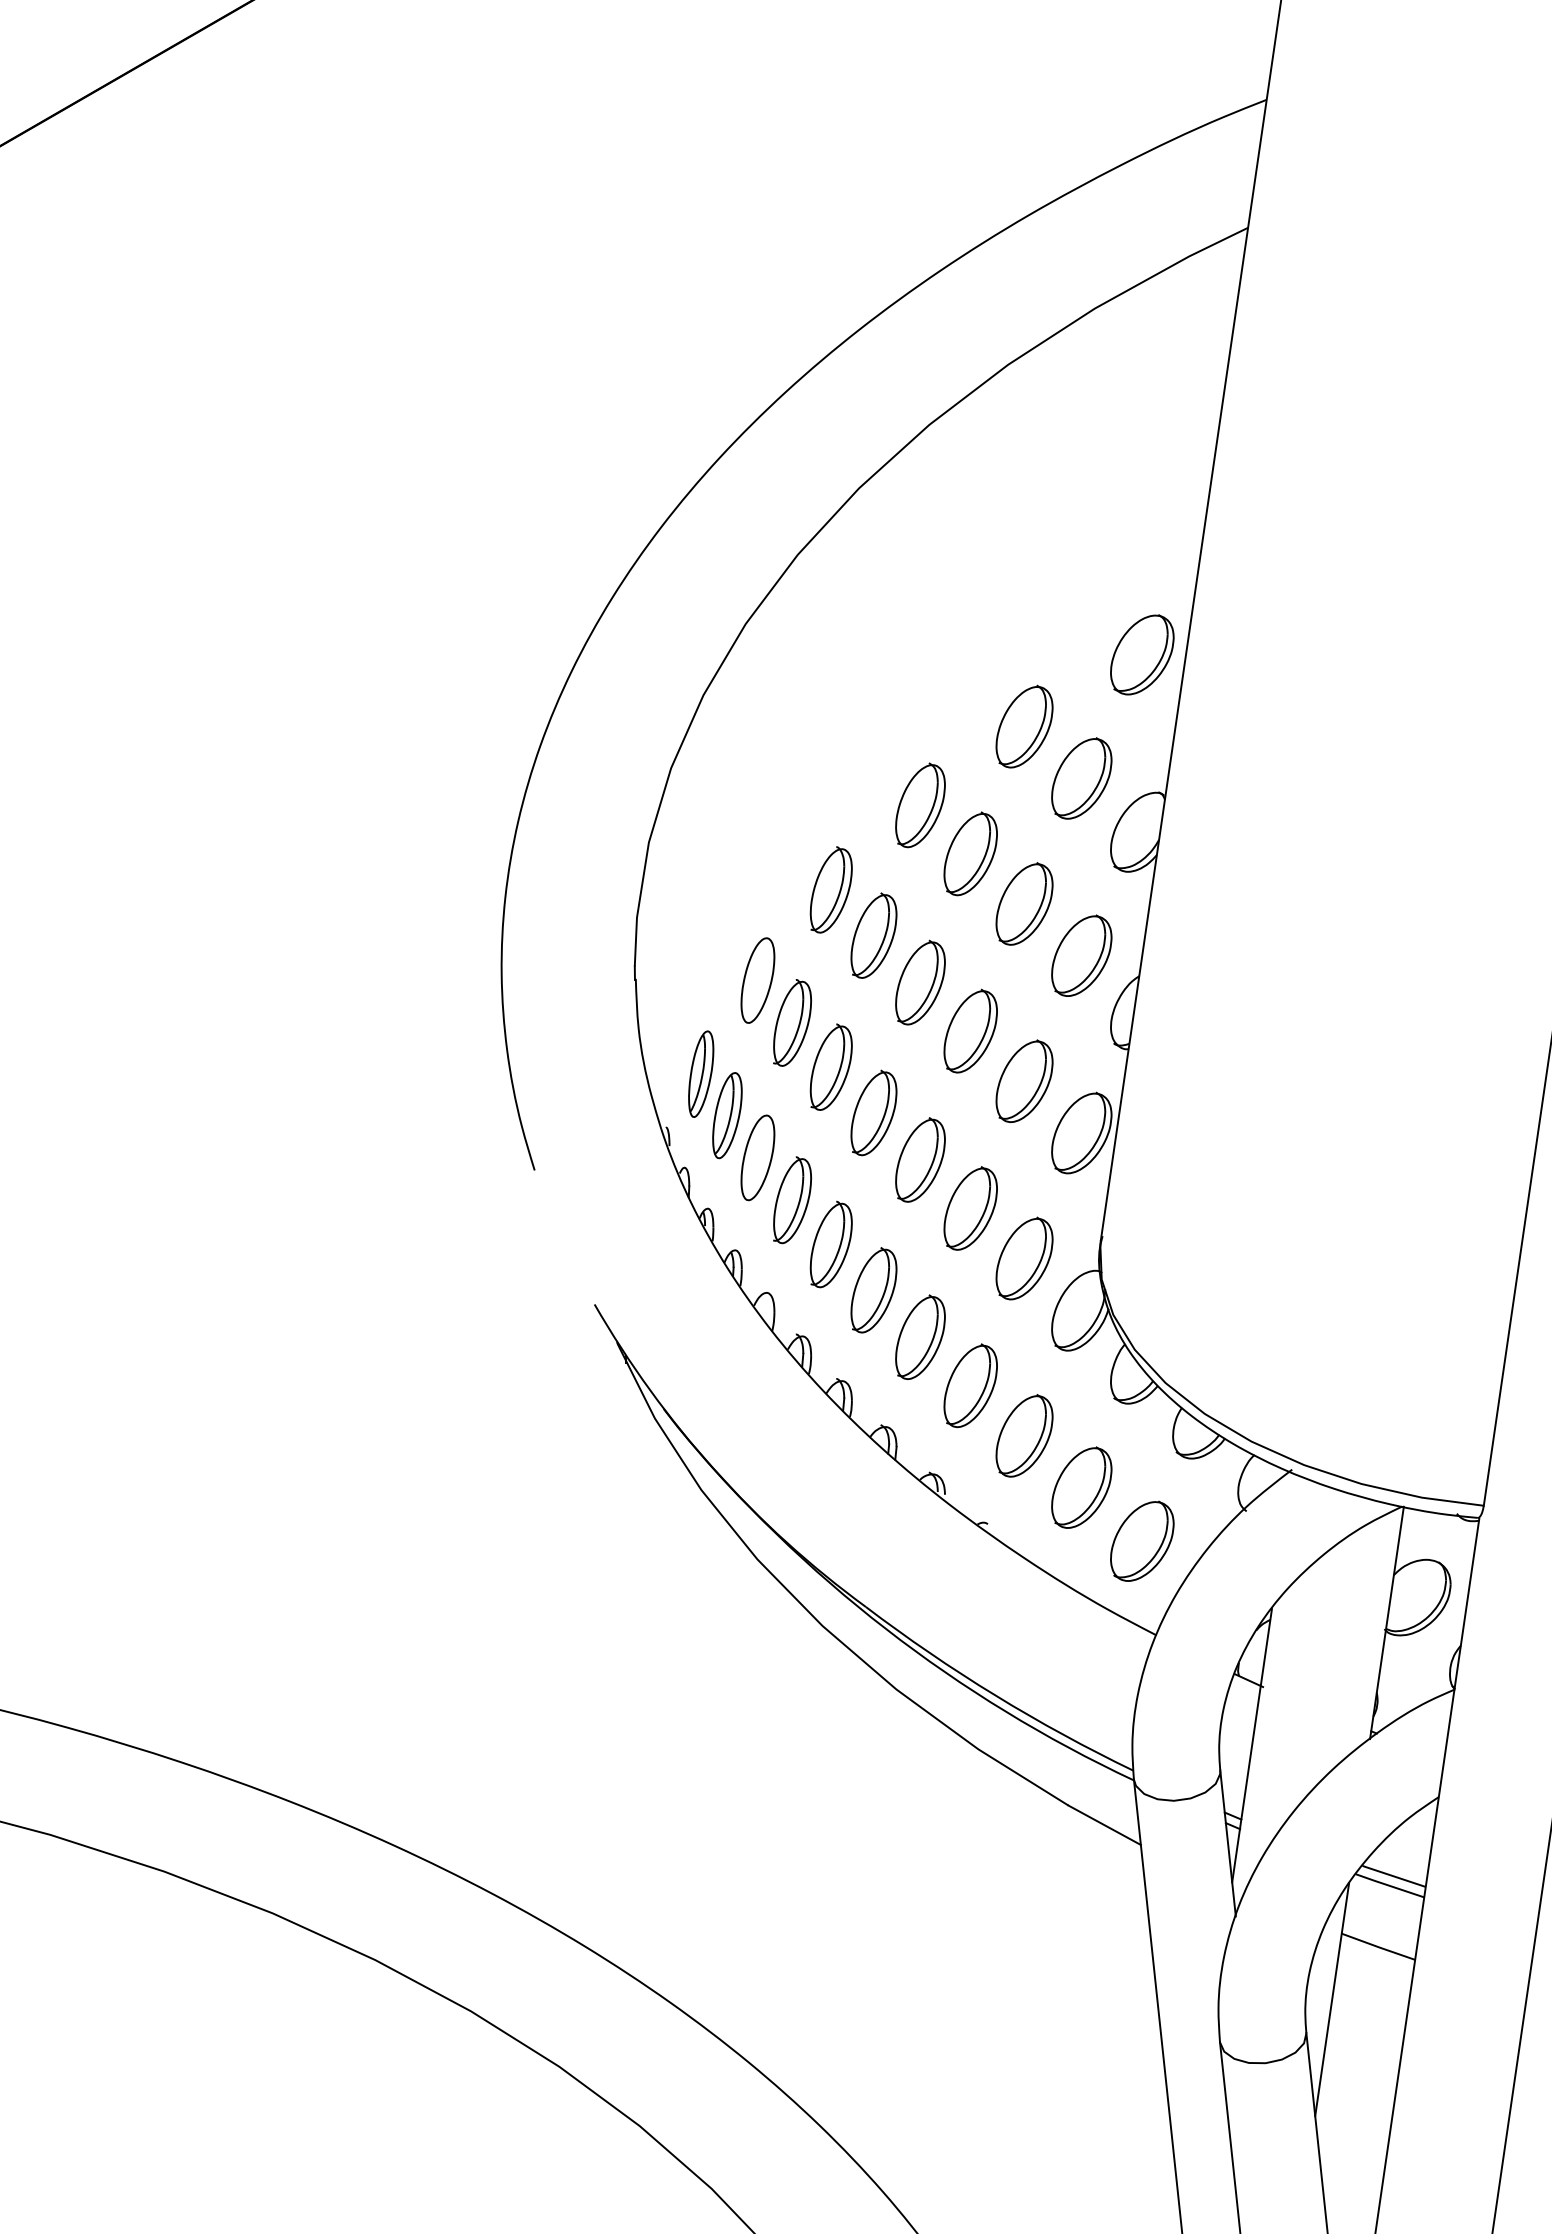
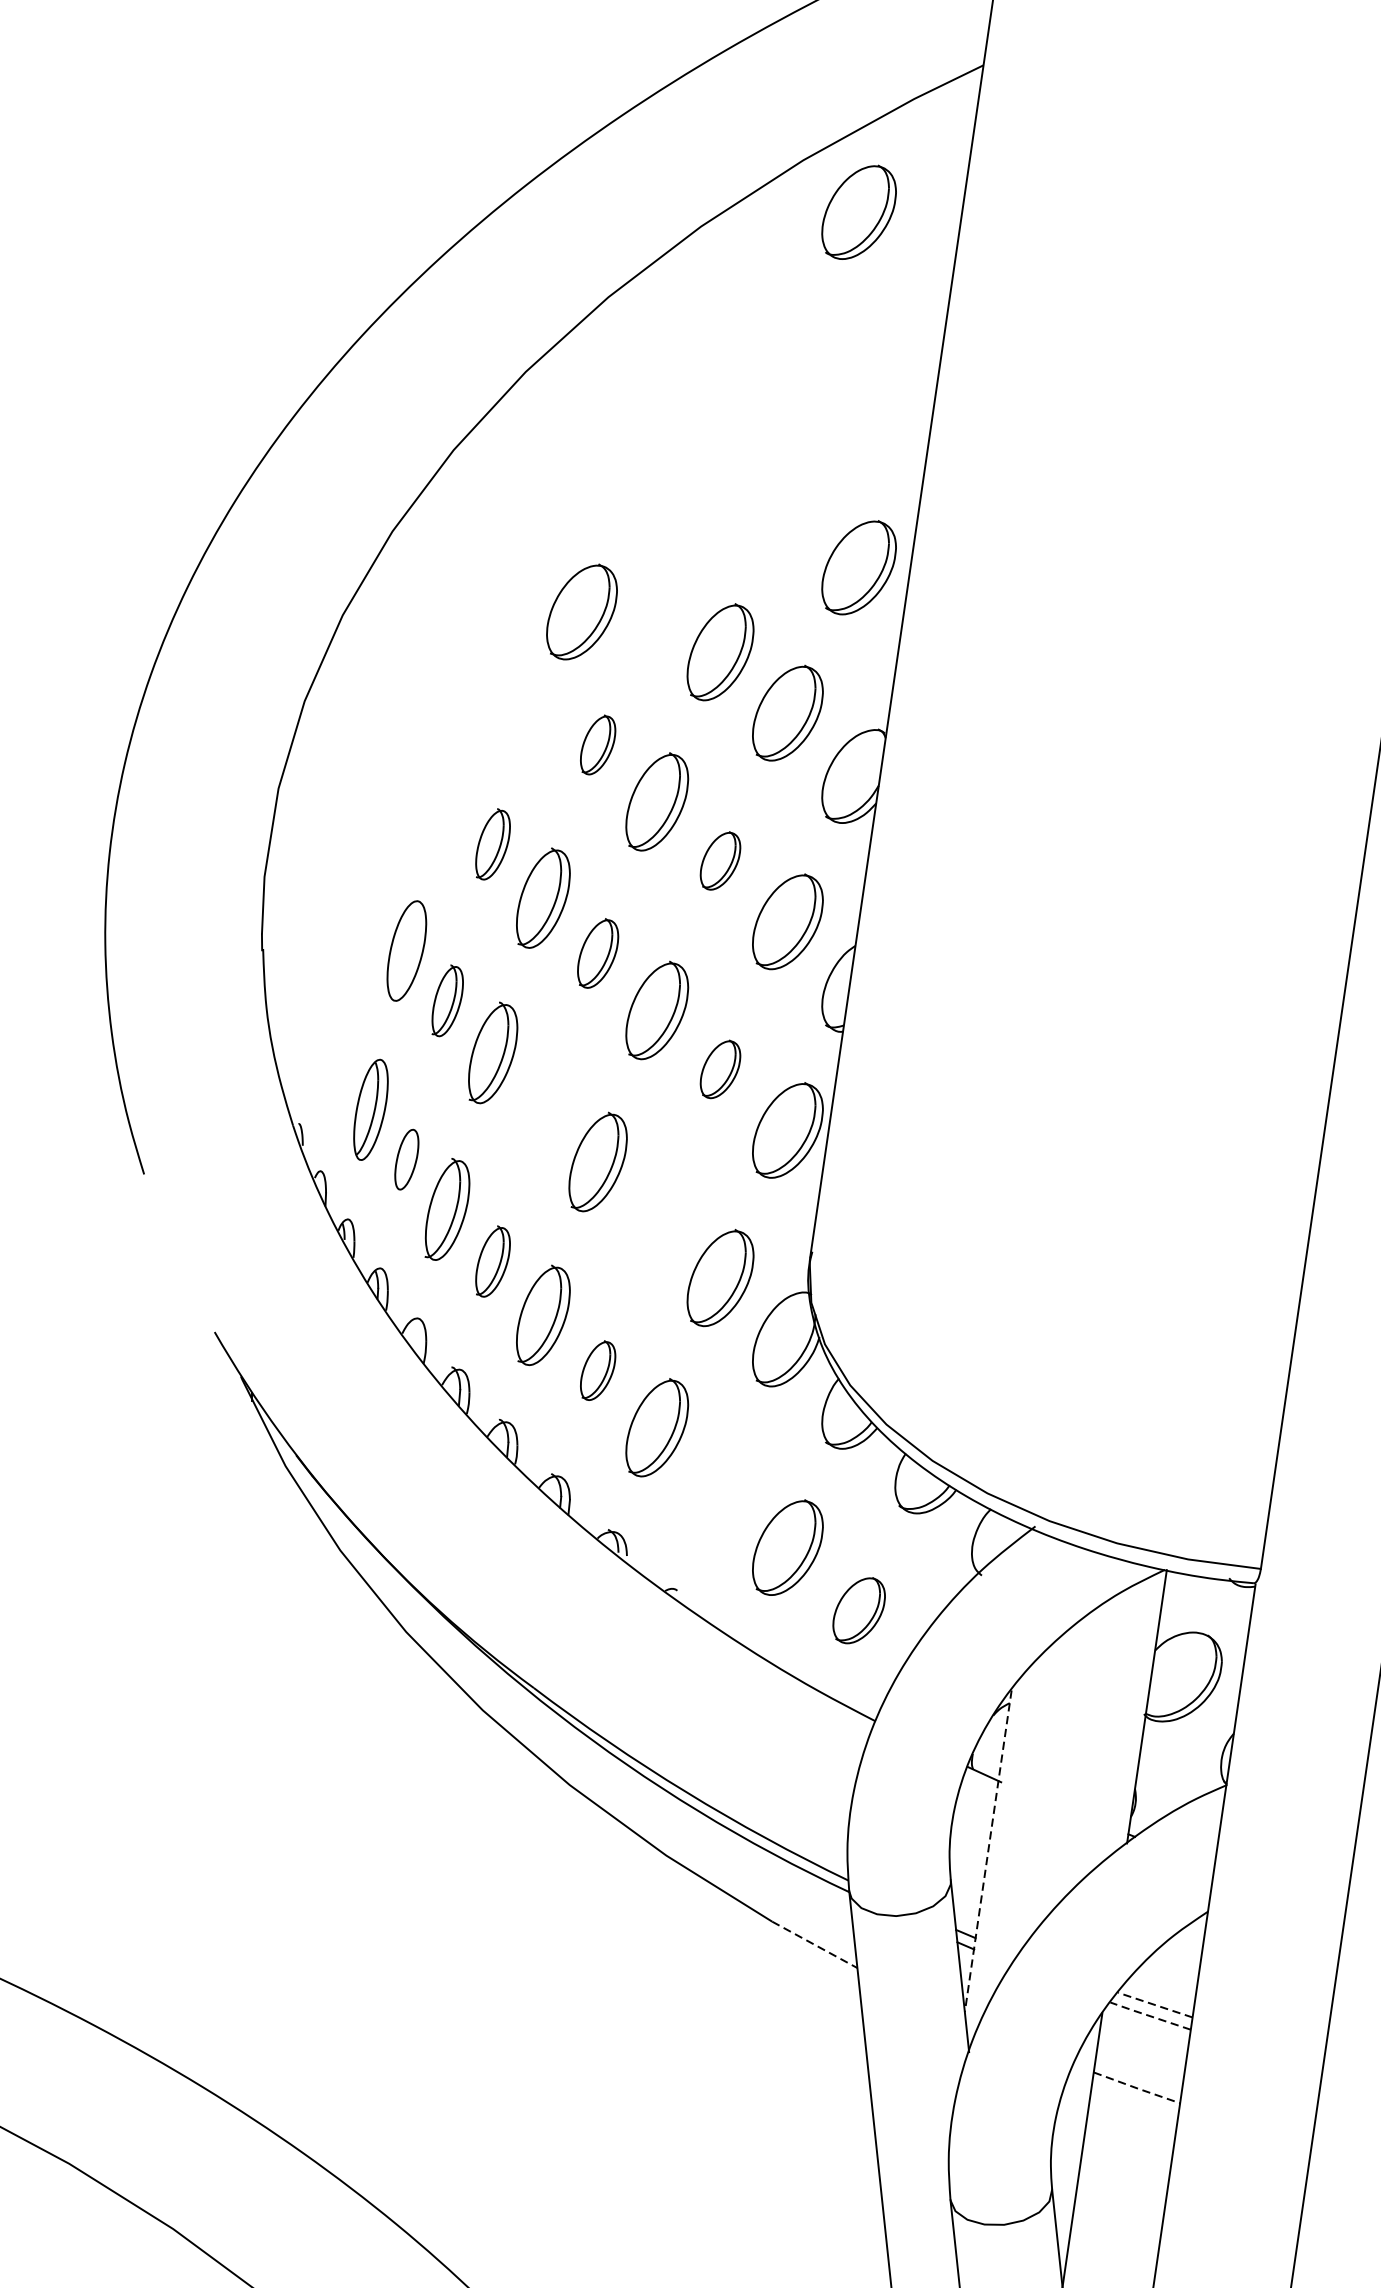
part: (1142, 352) -> (859, 212), added
part: (906, 692) -> (581, 612), added
part: (920, 805) -> (598, 745), size x0.6
part: (830, 889) -> (492, 843), size x0.7
part: (1024, 903) -> (720, 860), size x0.6
part: (920, 982) -> (598, 953), size x0.7
part: (792, 1022) -> (447, 1000), size x0.7
part: (701, 1073) -> (340, 1060), removed
part: (1024, 1080) -> (720, 1068), size x0.6
part: (873, 1112) -> (542, 1106), removed
part: (757, 1157) -> (406, 1159), size x0.6
part: (970, 1208) -> (656, 1219), removed
part: (830, 1244) -> (492, 1261), size x0.7
part: (920, 1336) -> (598, 1369), size x0.6
part: (1024, 1435) -> (720, 1486), removed
part: (1142, 1540) -> (859, 1609), size x0.7
line: (1252, 1746) -> (988, 1852), solid -> dashed
line: (1105, 1825) -> (815, 1945), solid -> dashed
line: (1393, 1876) -> (1154, 2005), solid -> dashed
line: (1389, 1885) -> (1149, 2015), solid -> dashed
line: (1378, 1947) -> (1136, 2088), solid -> dashed

